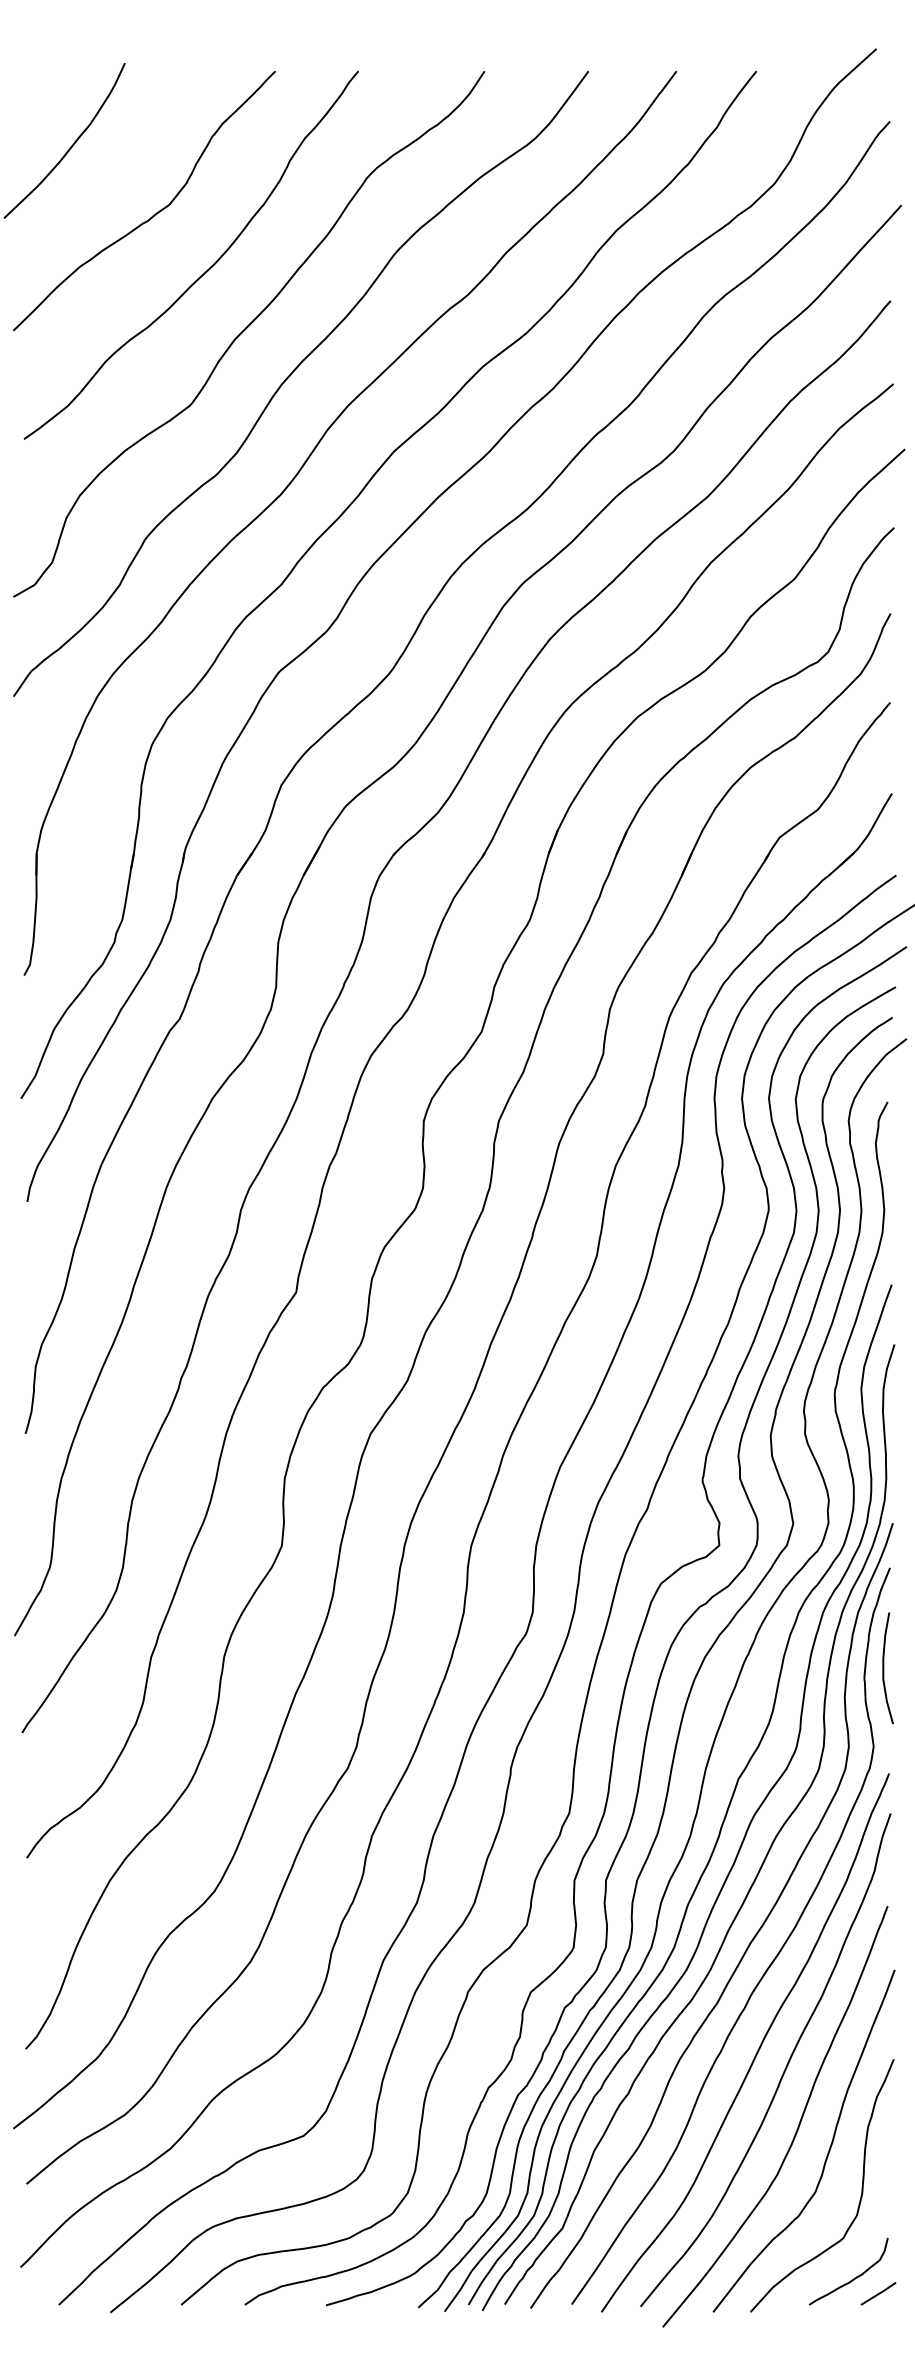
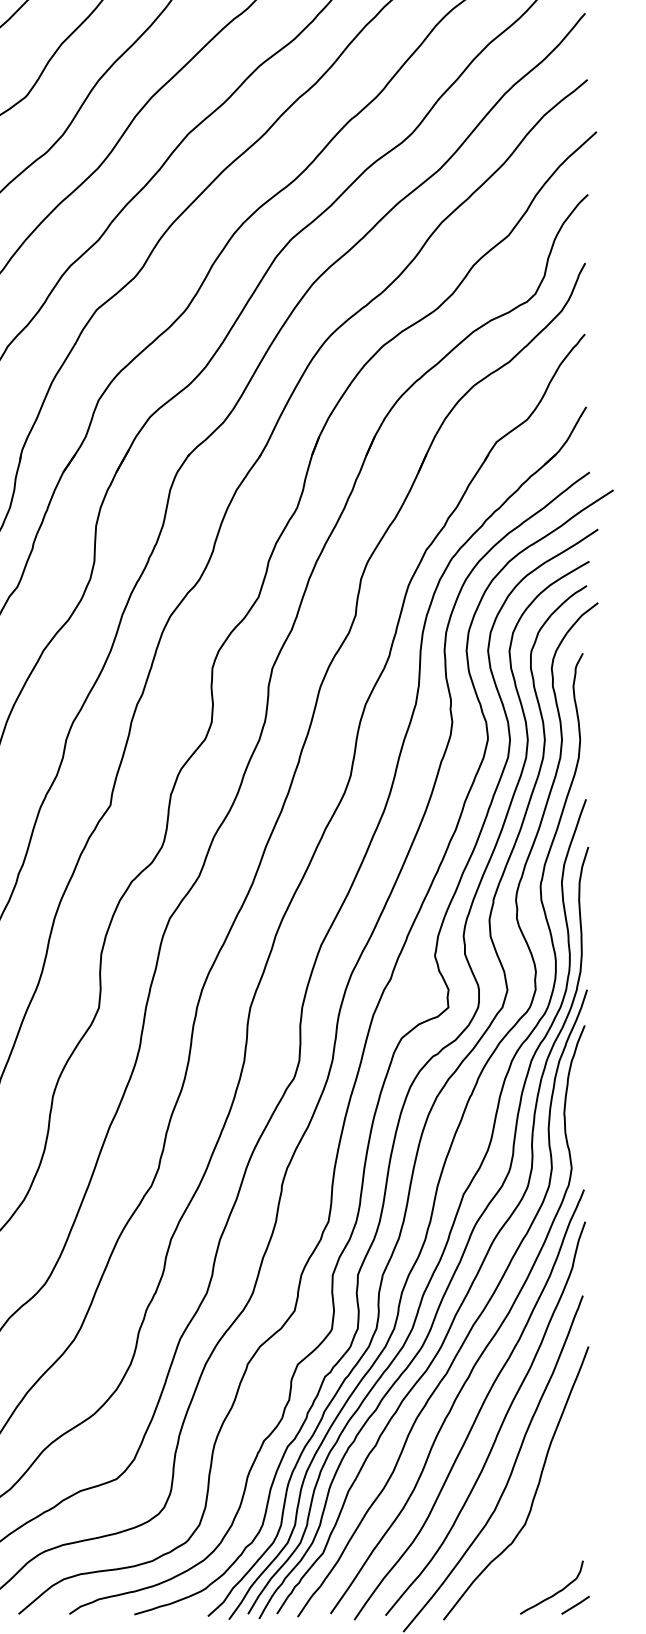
curve: (884, 1668) -> (580, 1105), removed
curve: (861, 2186) -> (562, 1519), removed

